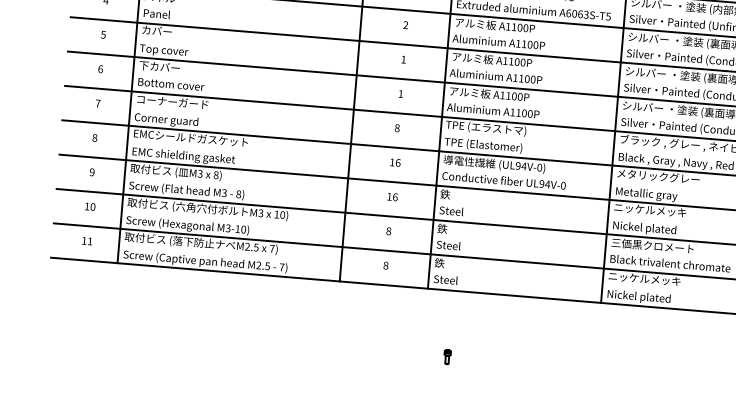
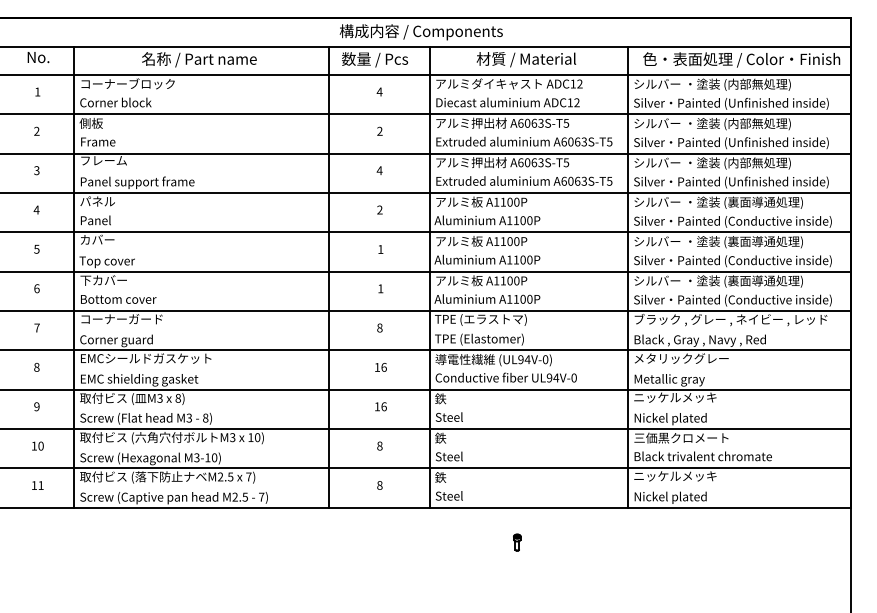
part: (447, 356) -> (517, 542), moved

